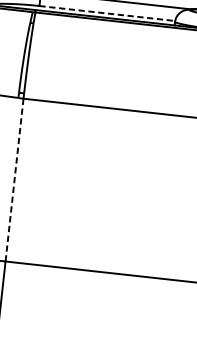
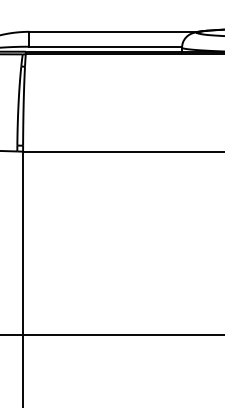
line: (108, 13) -> (106, 46), dashed -> solid
line: (14, 180) -> (23, 243), dashed -> solid

